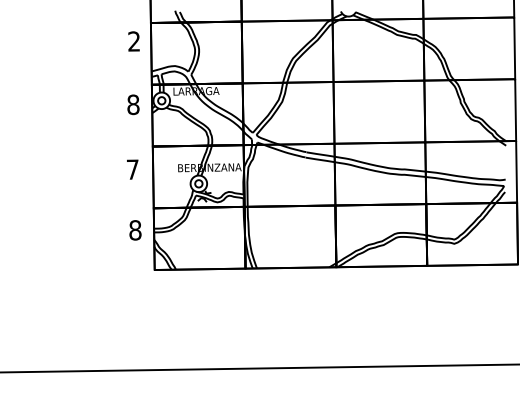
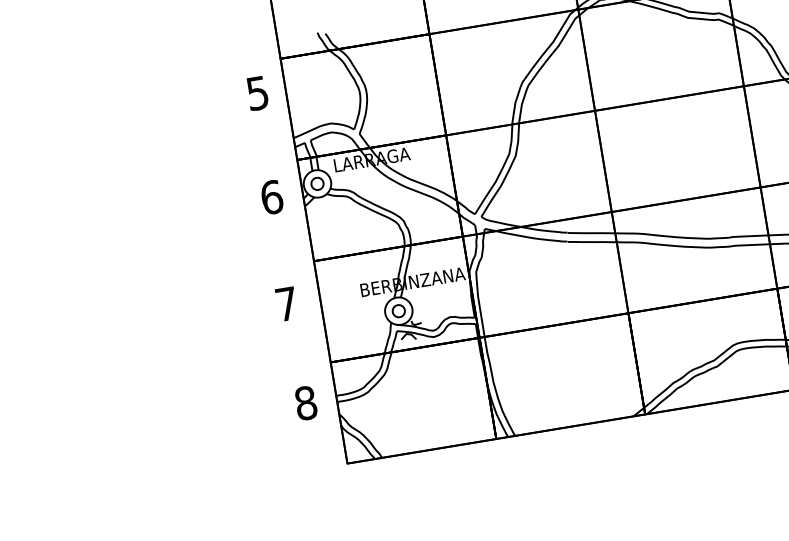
text: (133, 41) -> (256, 93), 2 -> 5
text: (133, 104) -> (271, 196), 8 -> 6

